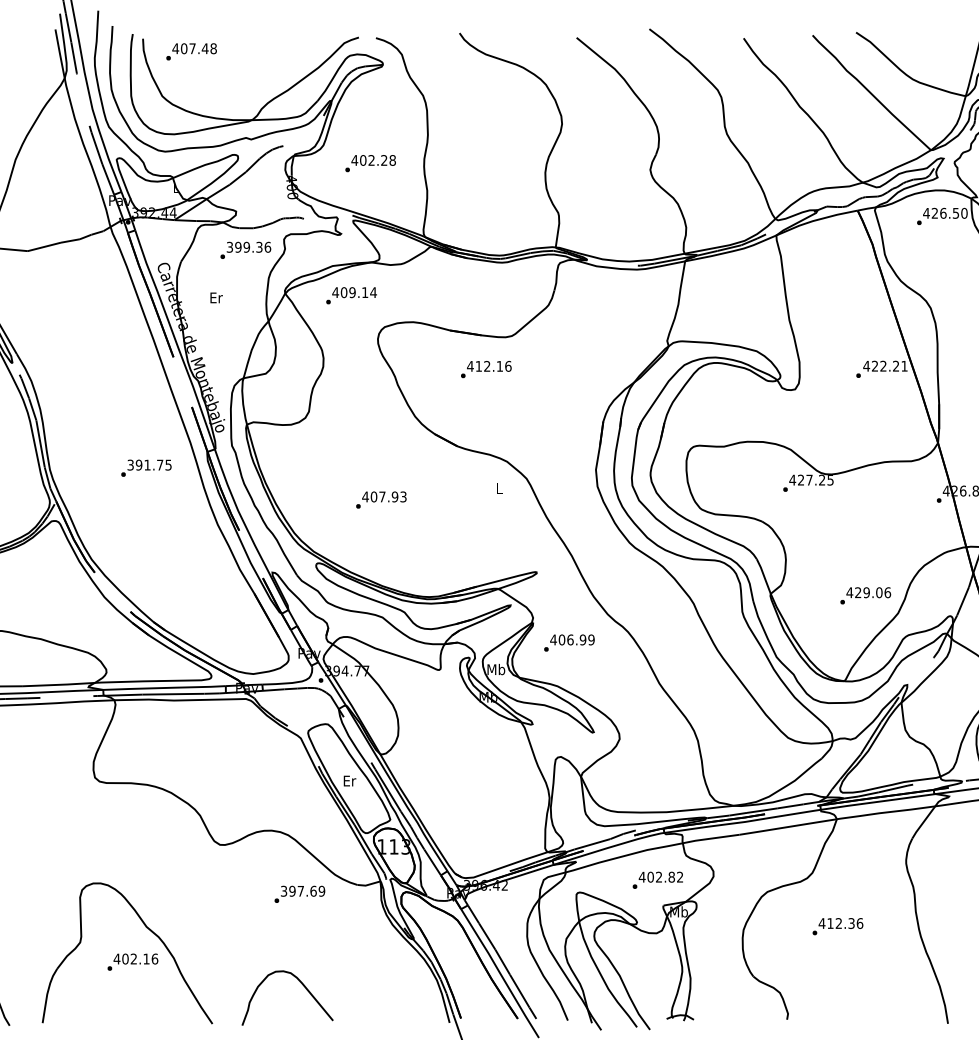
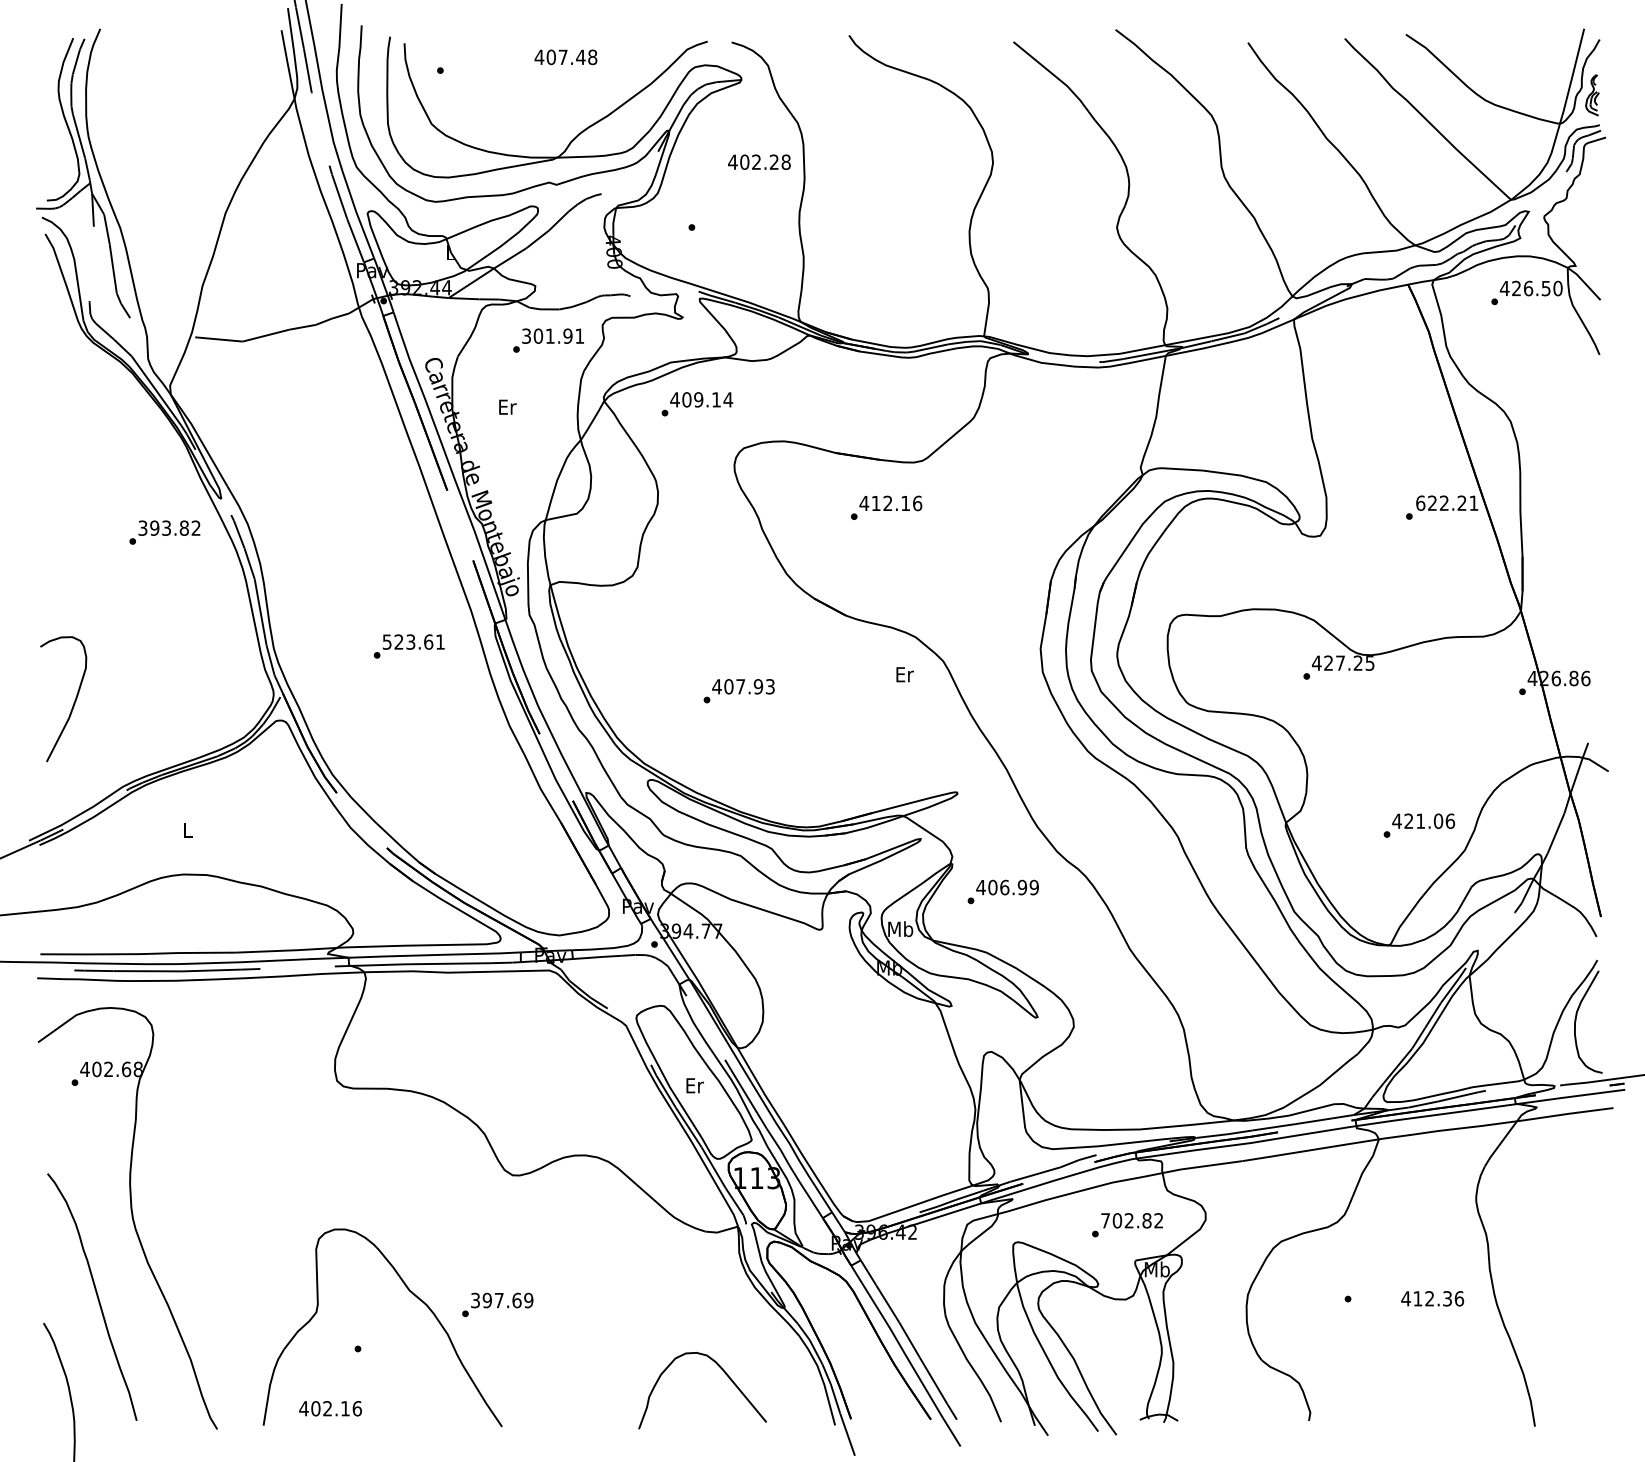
text: (194, 48) -> (565, 57), moved
text: (373, 159) -> (759, 161), moved
text: (252, 246) -> (558, 335), 399.36 -> 301.91
text: (866, 365) -> (1420, 502), 422.21 -> 622.21
text: (149, 464) -> (413, 641), 391.75 -> 523.61
text: (499, 488) -> (904, 674), L -> Er
text: (866, 592) -> (1420, 820), 429.06 -> 421.06
text: (642, 877) -> (1105, 1220), 402.82 -> 702.82
text: (299, 894) -> (497, 1304), moved
text: (840, 923) -> (1432, 1298), moved
text: (135, 958) -> (330, 1408), moved
curve: (303, 985) -> (724, 1373), moved

